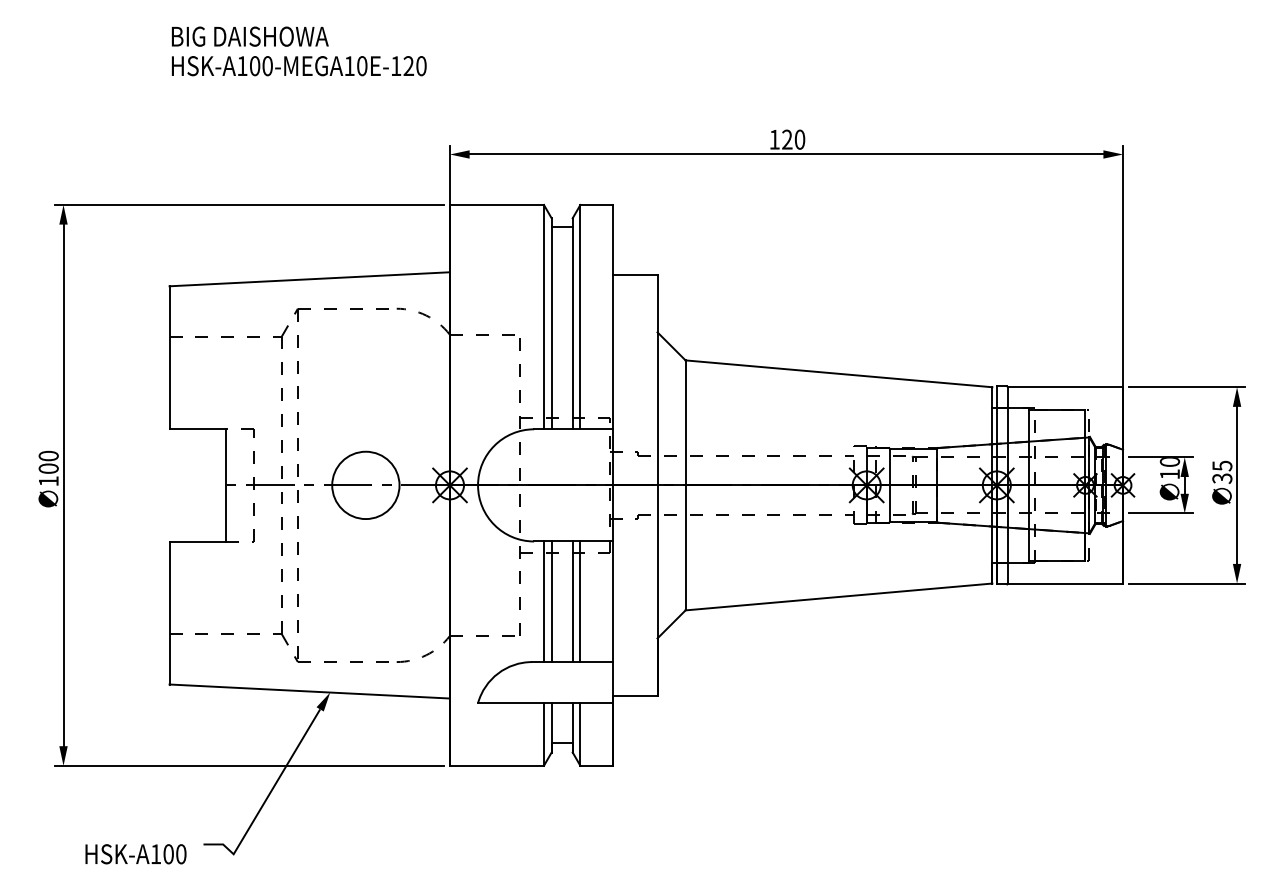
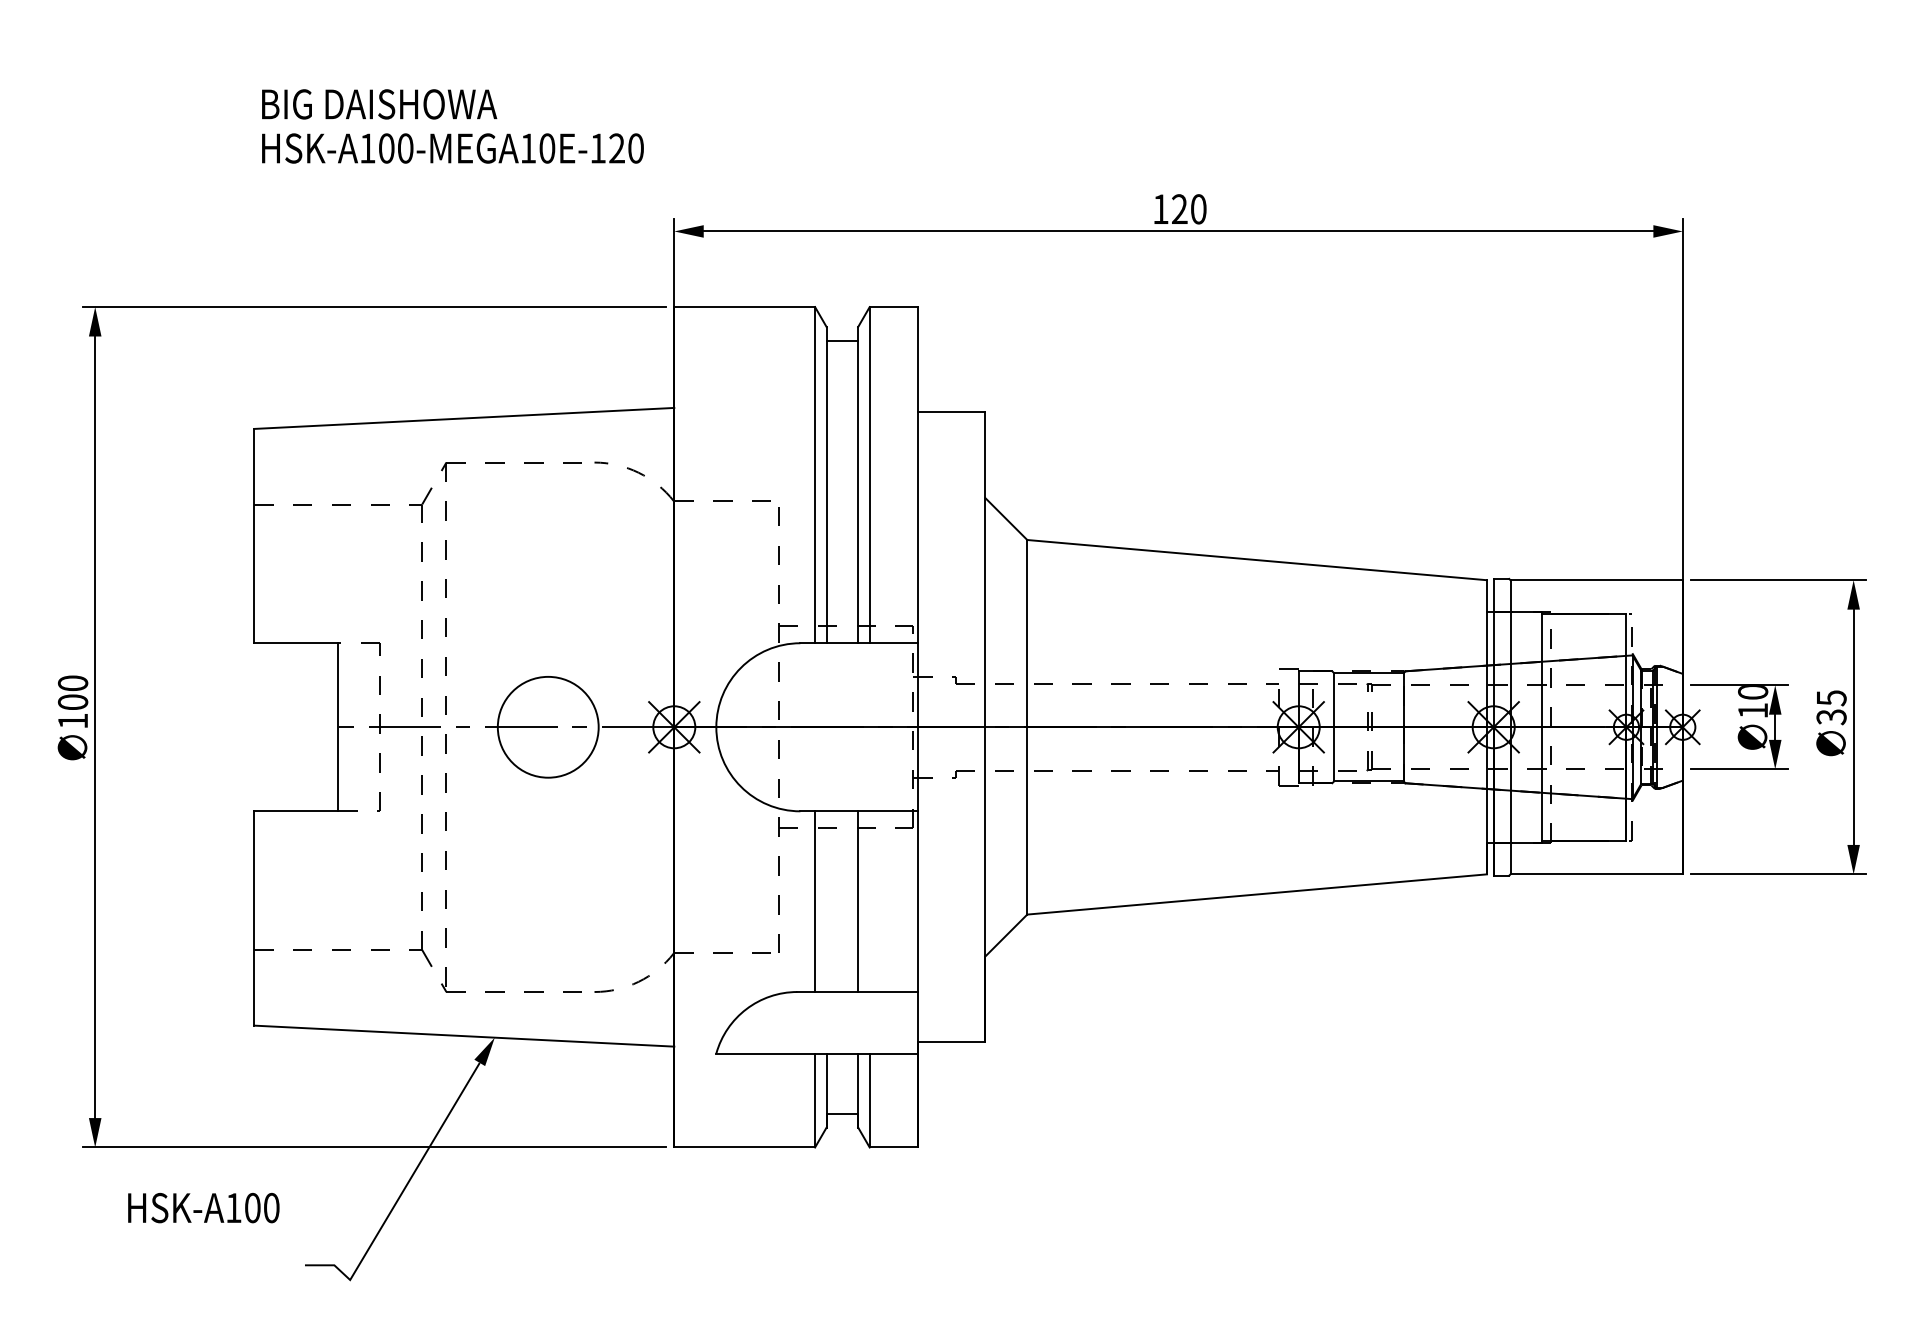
text: (299, 51) -> (453, 126), moved
line: (551, 601) -> (826, 901), removed
line: (580, 601) -> (869, 901), removed
text: (135, 854) -> (203, 1208), moved

